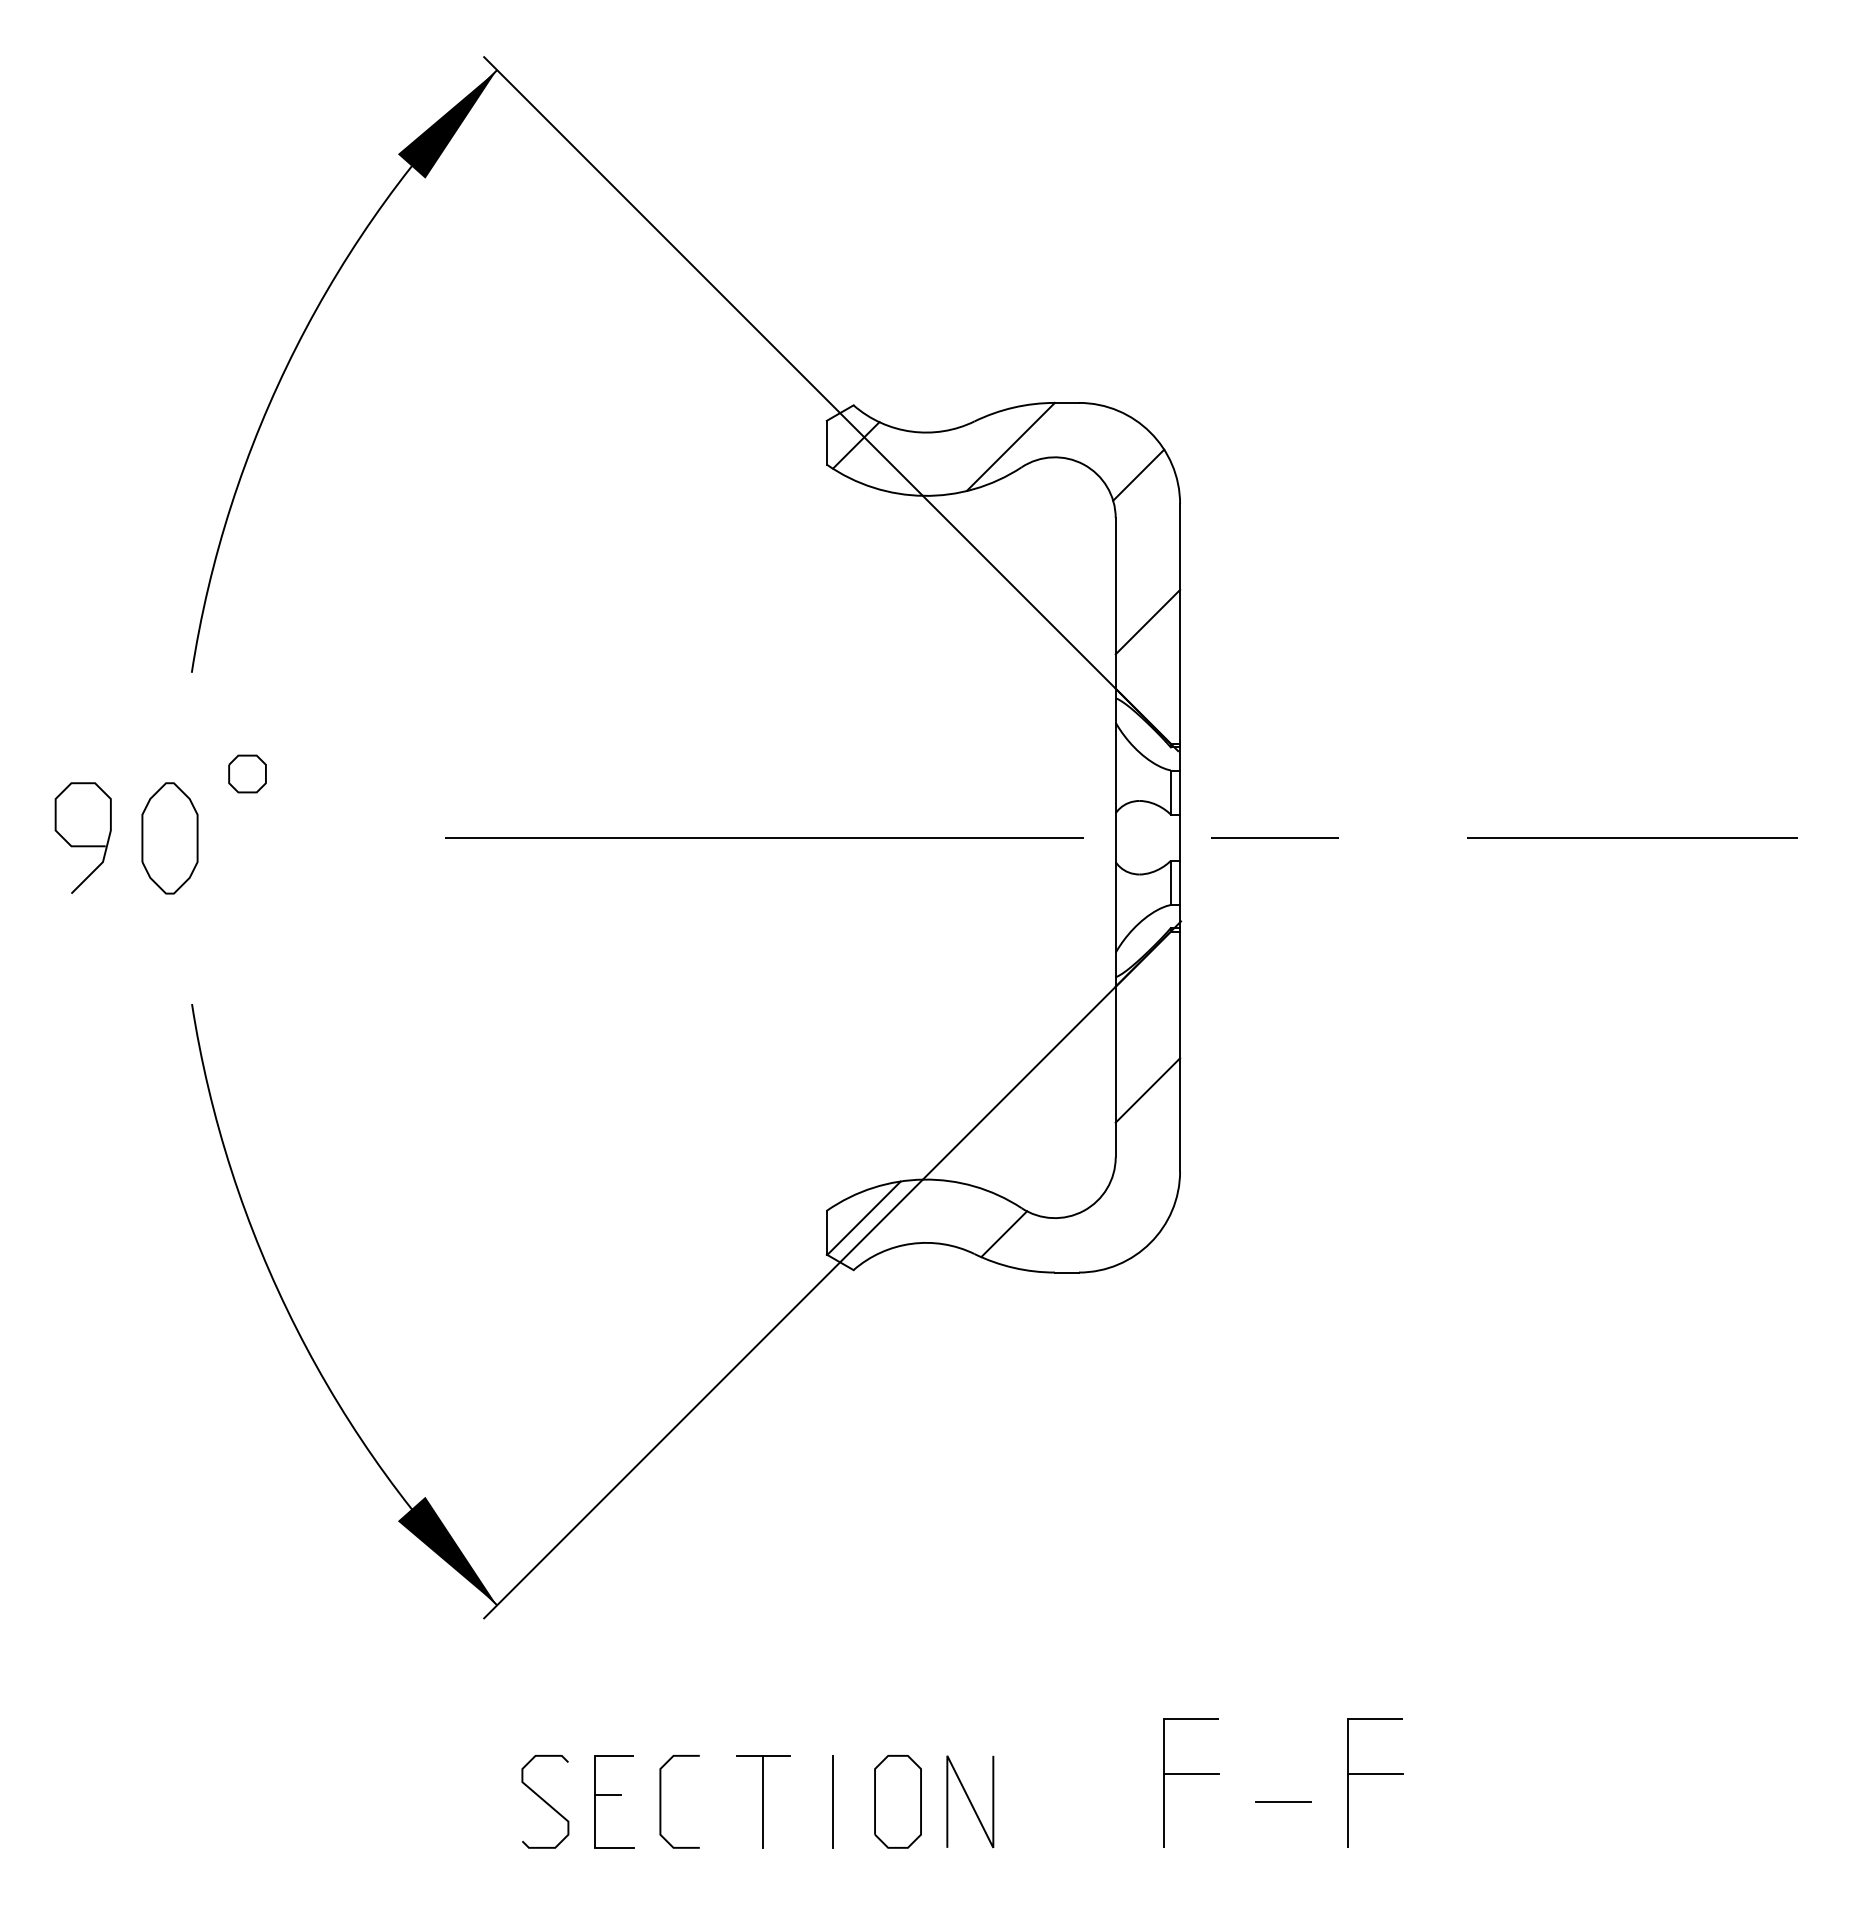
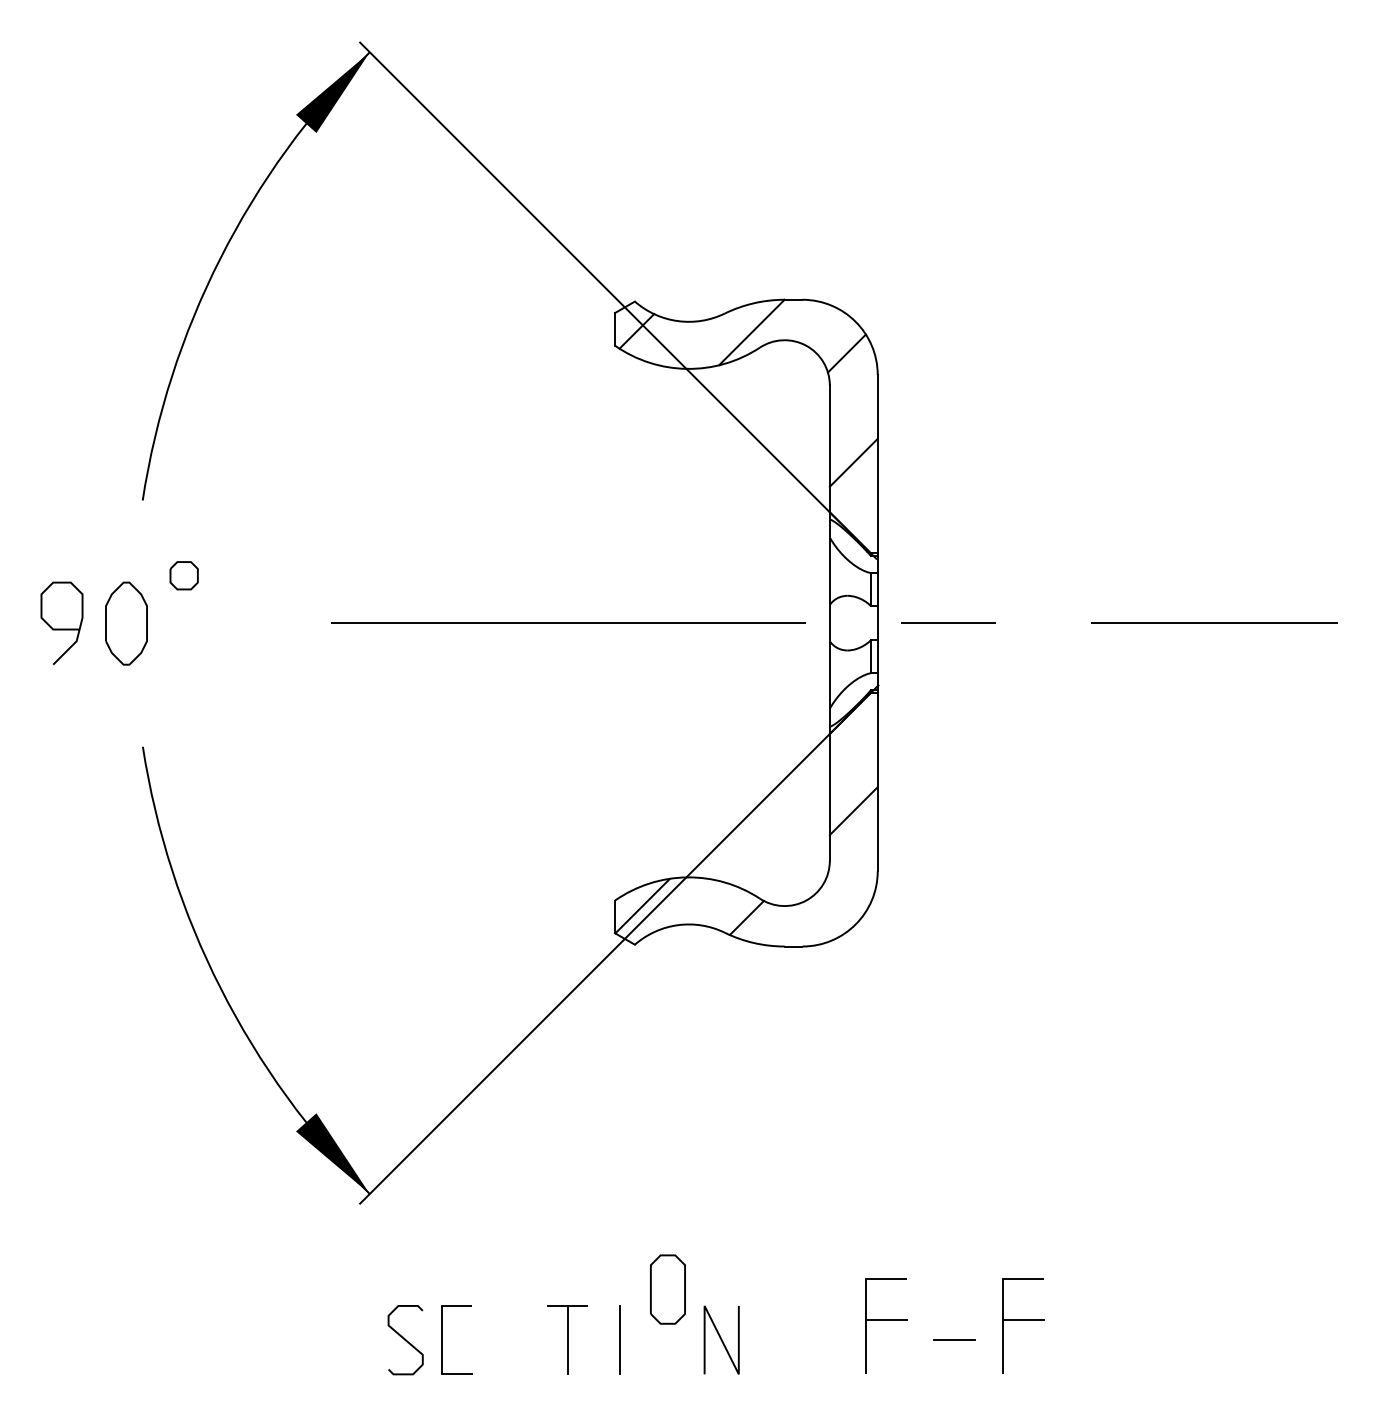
line: (607, 1795) -> (451, 1335), removed
curve: (661, 1801) -> (492, 1339), removed
part: (897, 1801) -> (667, 1289), moved

